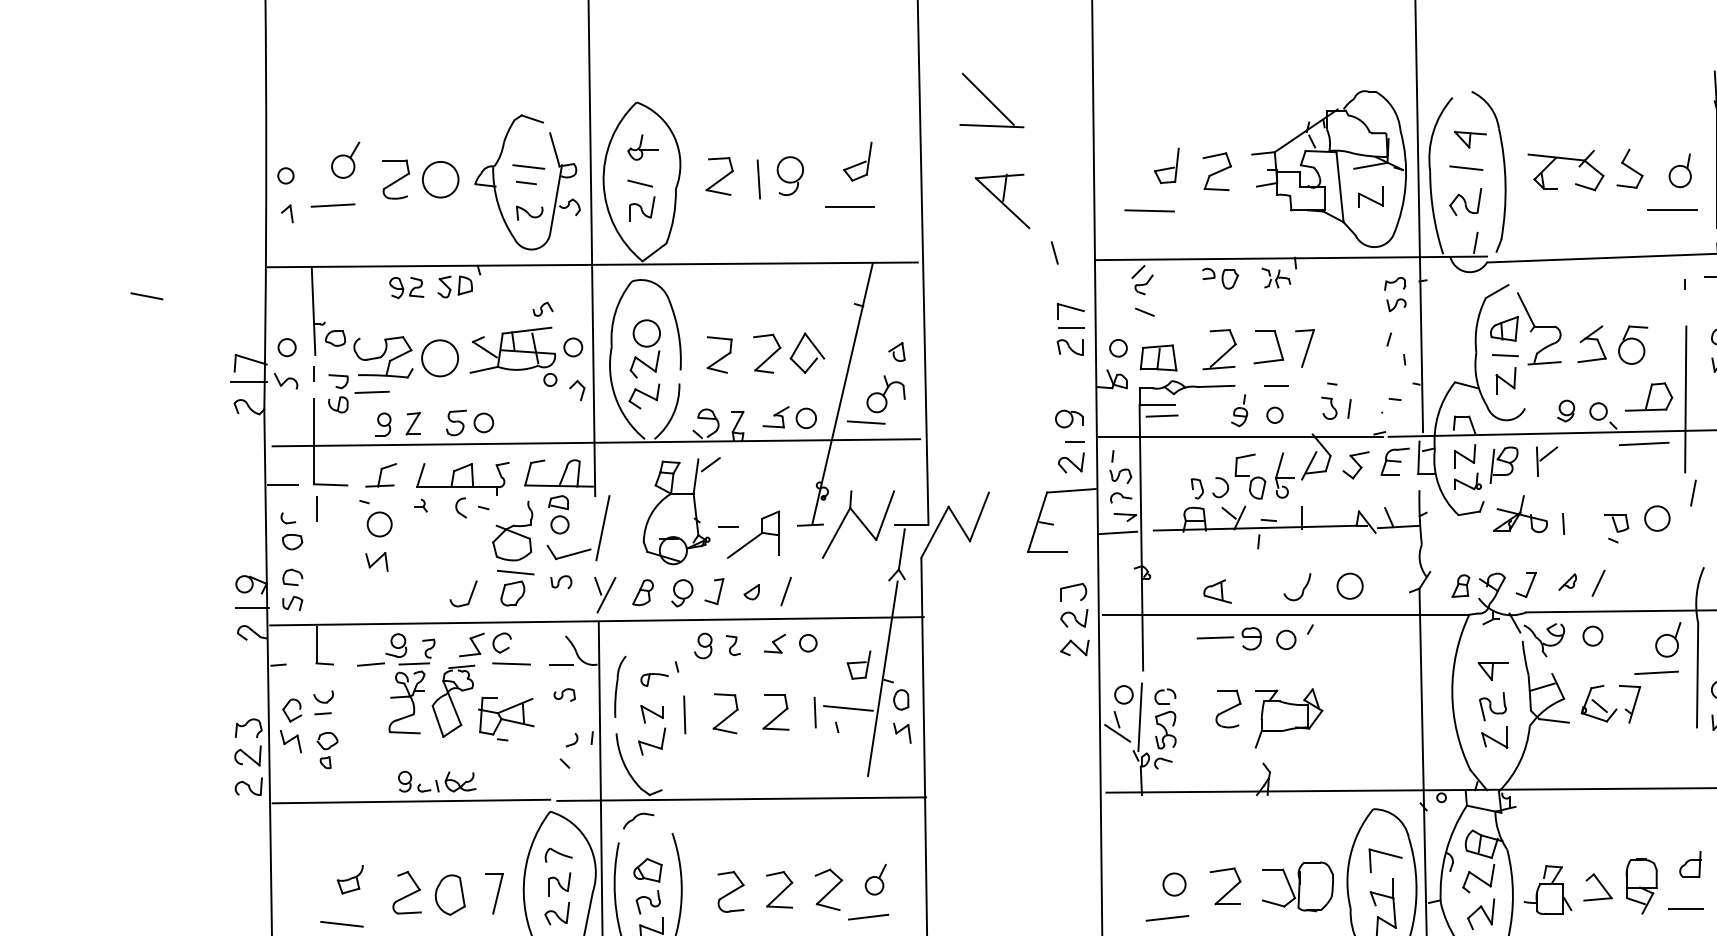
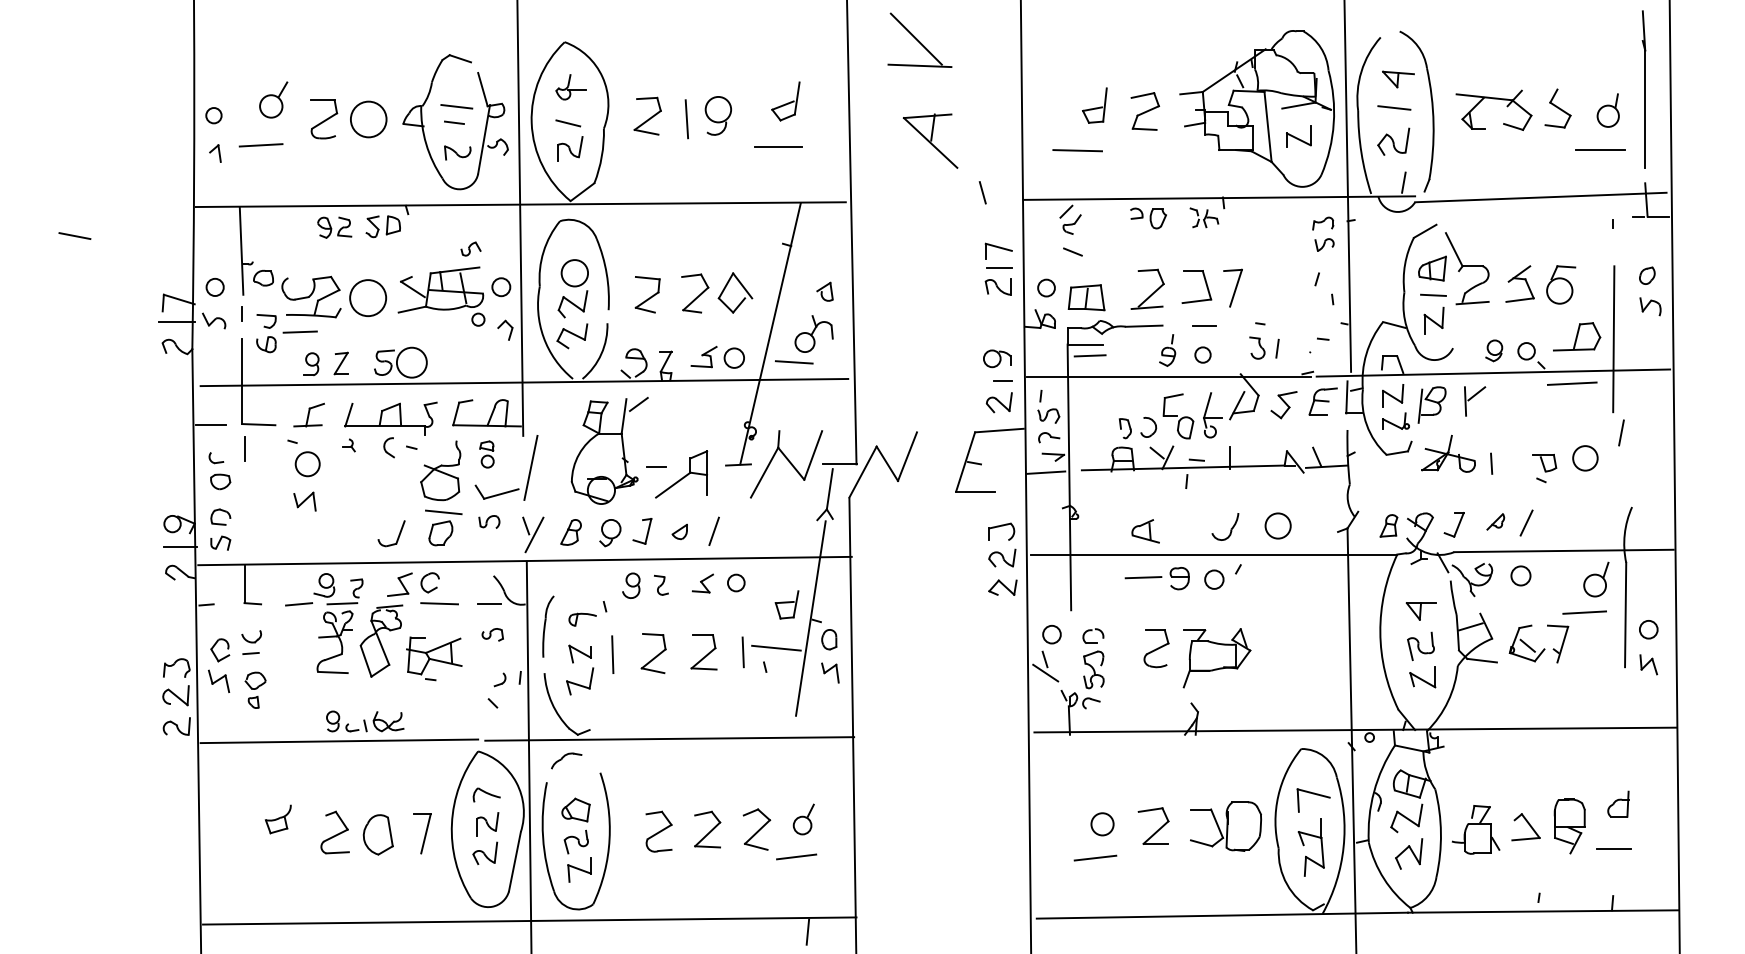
circle: (483, 422) -> (411, 362), size x1.6
part: (558, 514) -> (486, 454), size x0.7
line: (1139, 716) -> (1067, 656), removed
line: (341, 923) -> (269, 863), removed

